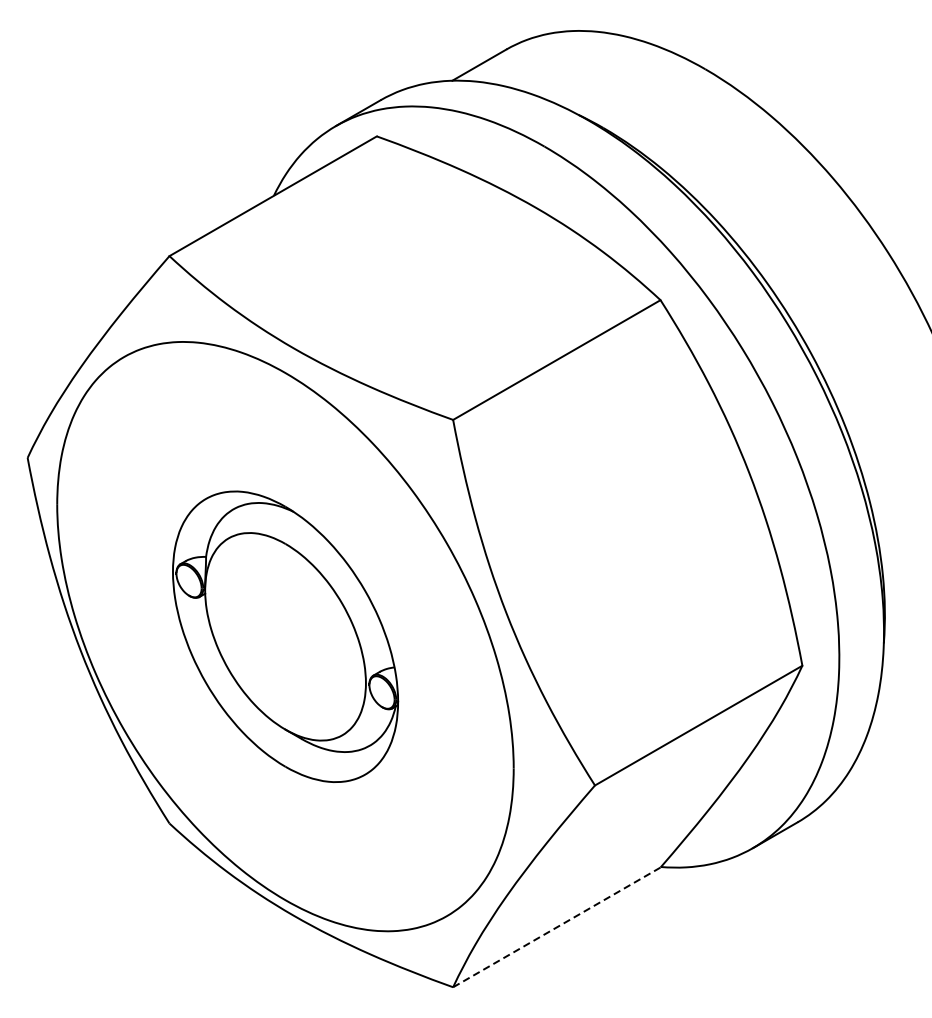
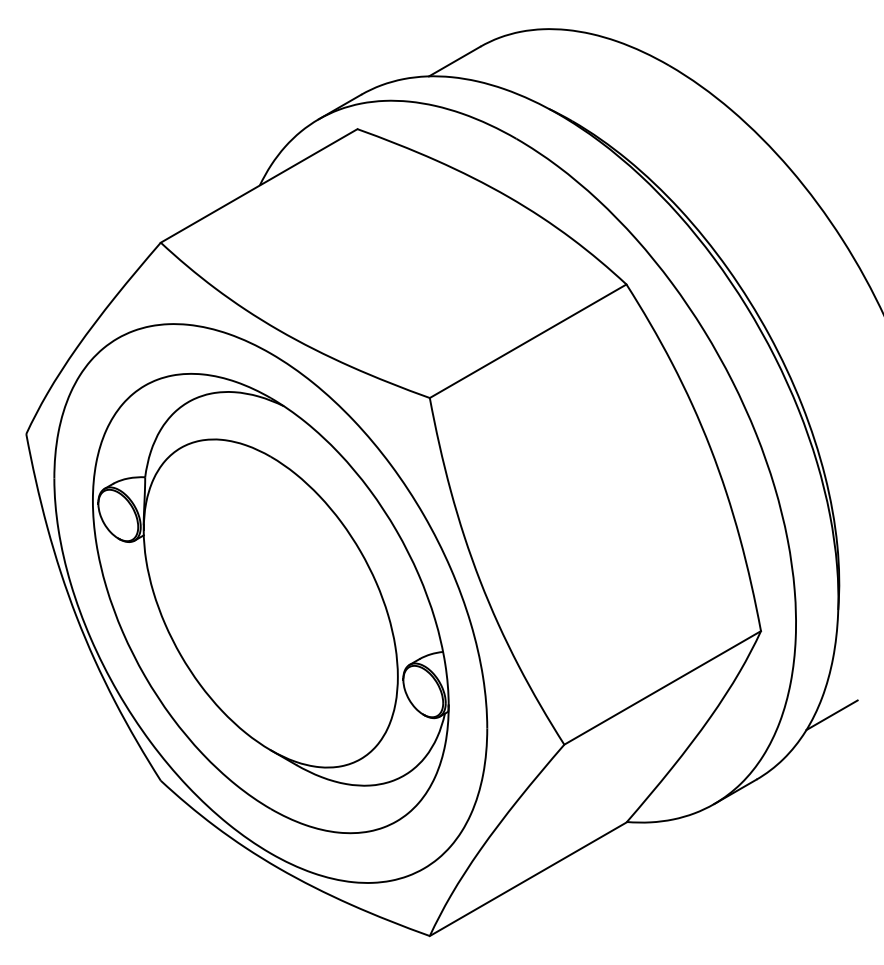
part: (285, 636) -> (270, 603), size x1.67
line: (876, 754) -> (831, 715), added
line: (557, 927) -> (528, 879), dashed -> solid

